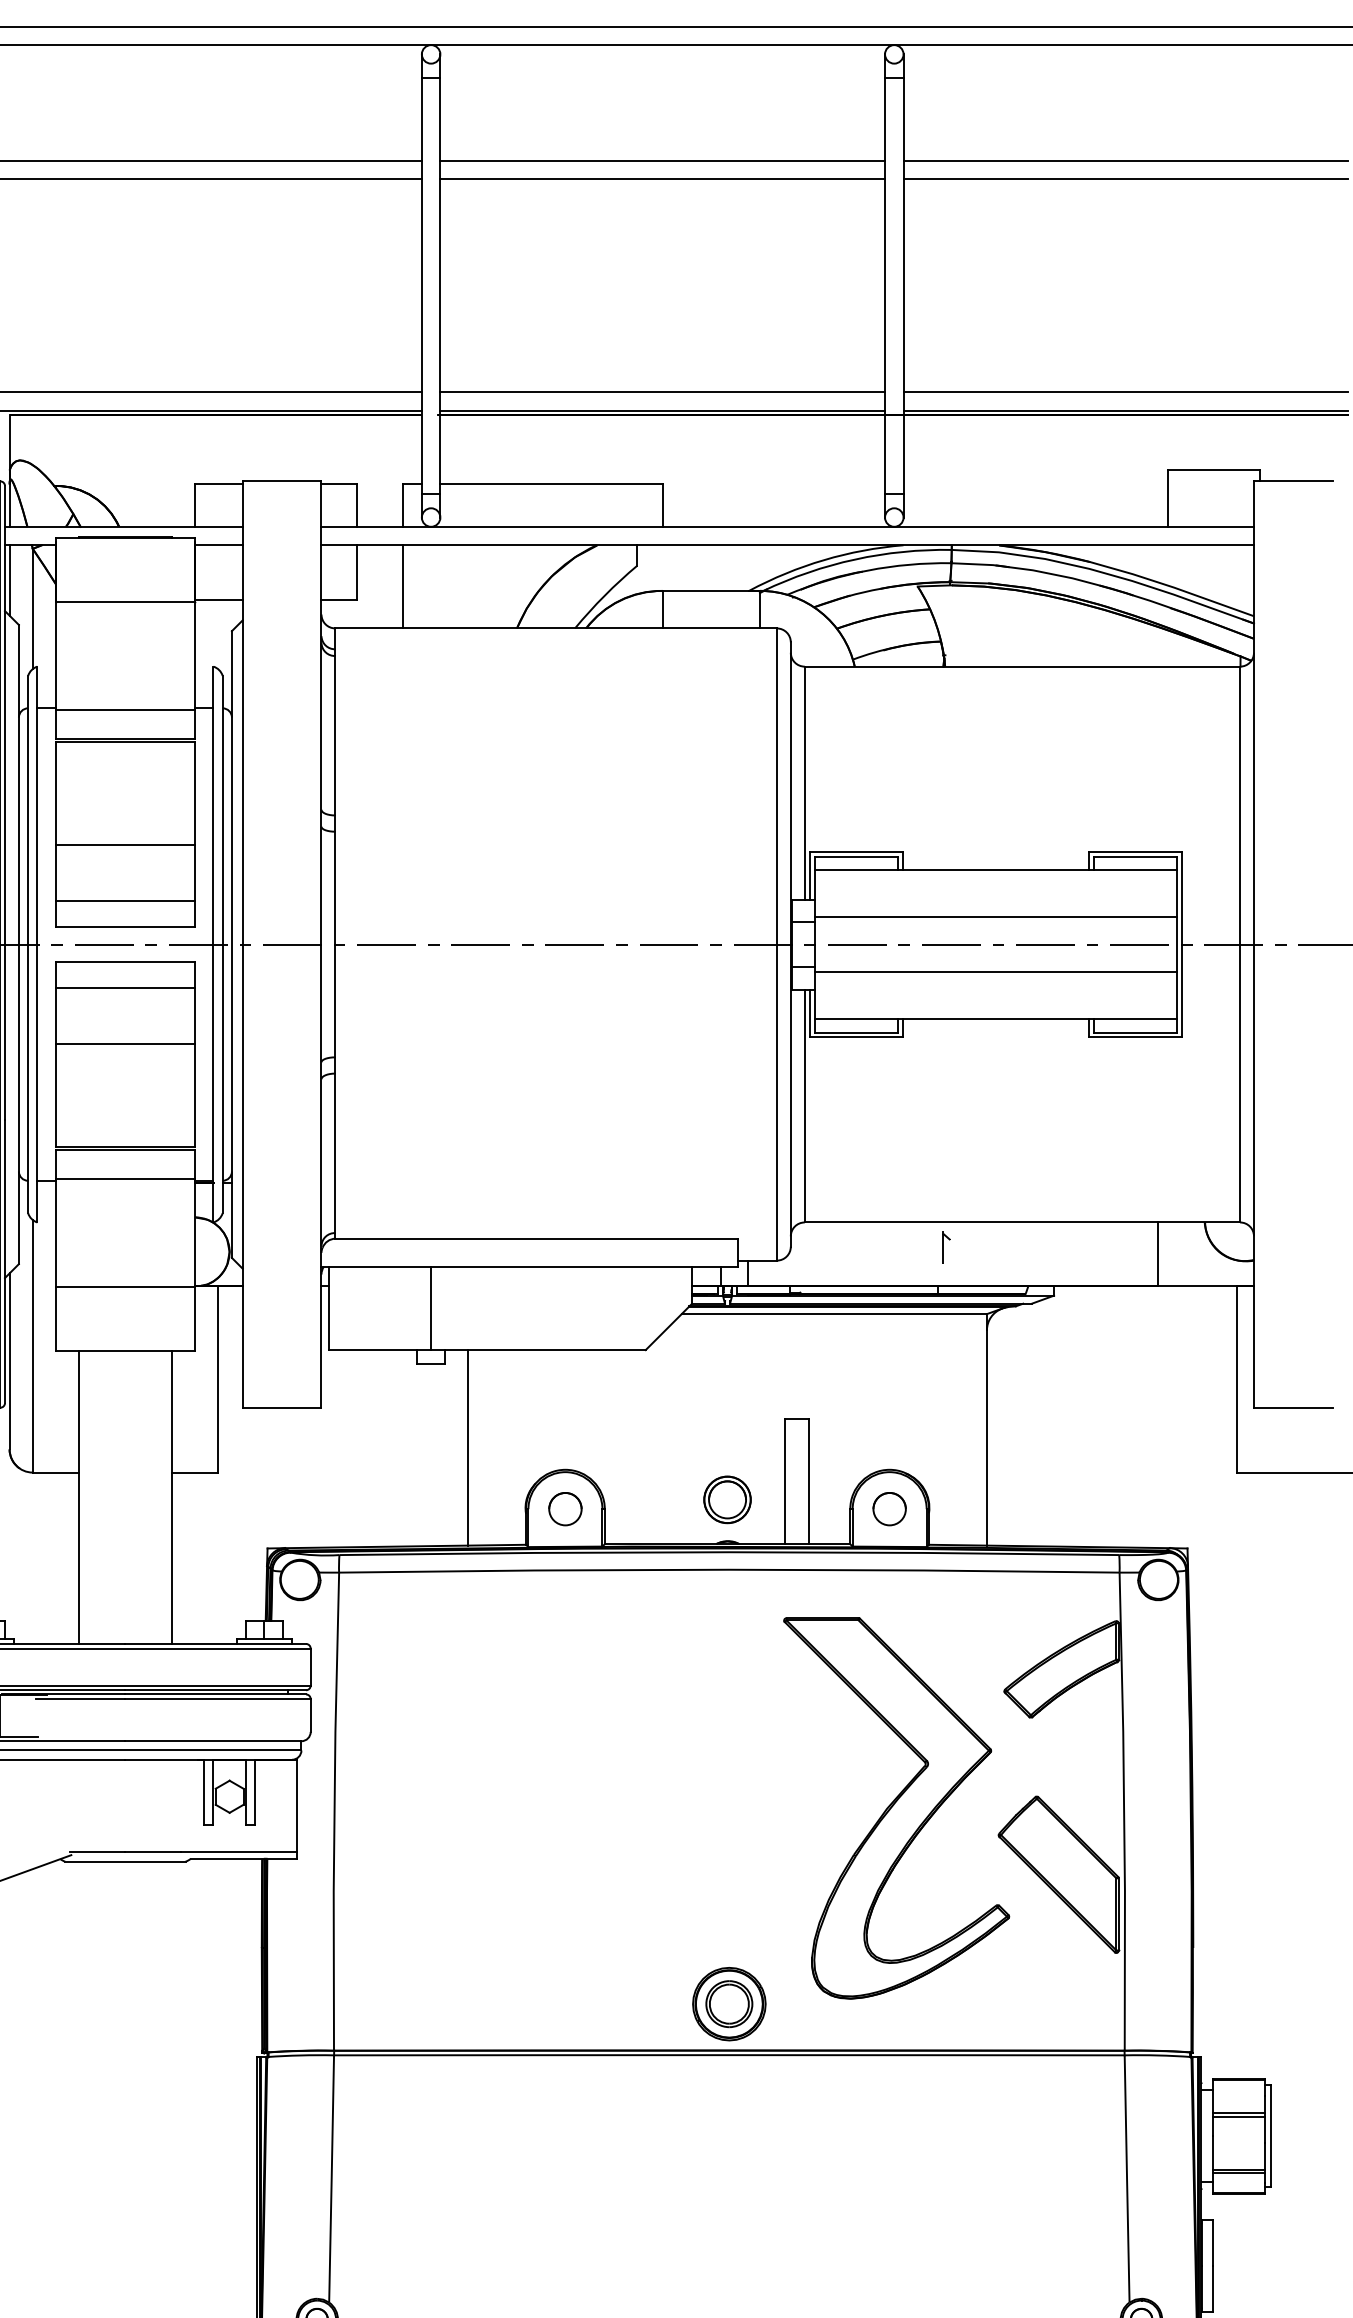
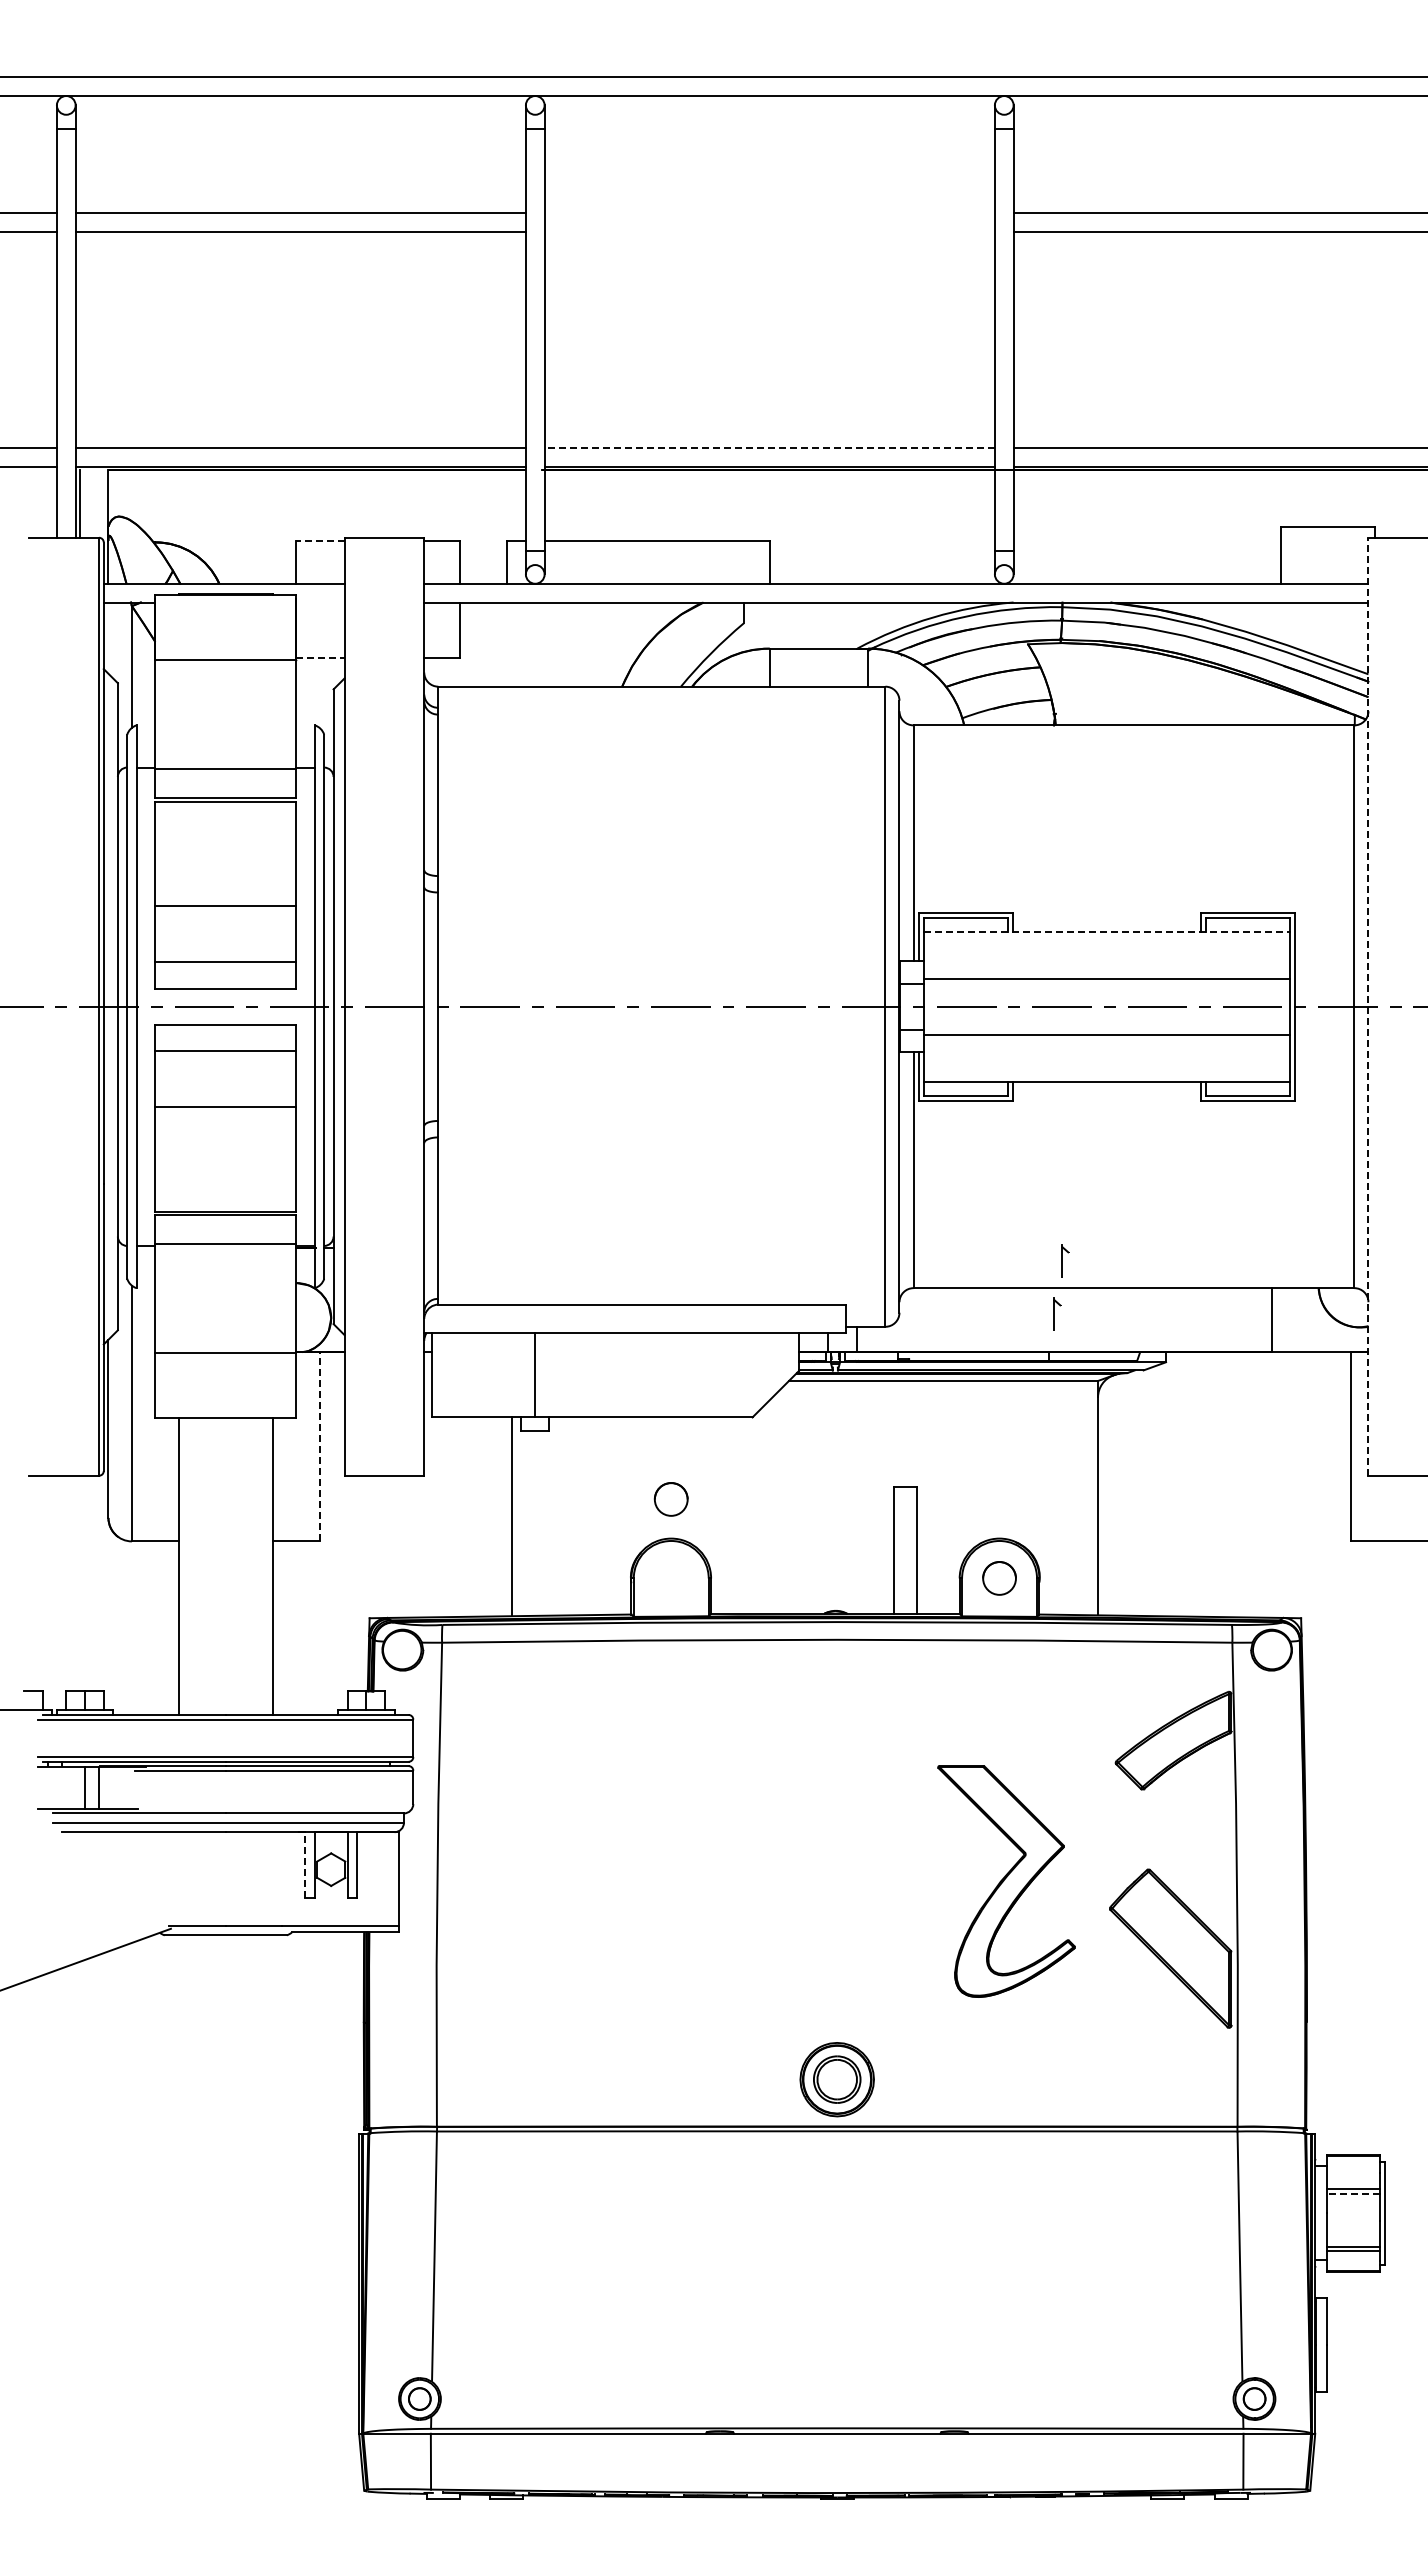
line: (662, 161) -> (769, 213), removed
line: (662, 179) -> (769, 232), removed
line: (662, 392) -> (769, 447), solid -> dashed
line: (218, 484) -> (319, 540), solid -> dashed
line: (219, 545) -> (320, 602), removed
line: (9, 579) -> (108, 637), removed
line: (403, 586) -> (507, 644), removed
line: (219, 600) -> (320, 658), solid -> dashed
line: (996, 870) -> (1107, 931), solid -> dashed
line: (1254, 944) -> (1368, 1006), solid -> dashed
part: (954, 1195) -> (1065, 1260), added
line: (218, 1378) -> (319, 1446), solid -> dashed
line: (467, 1447) -> (511, 1516), moved
part: (726, 1499) -> (834, 1568), removed
part: (564, 1509) -> (670, 1499), moved
line: (204, 1792) -> (305, 1865), solid -> dashed
part: (896, 1808) -> (1006, 1881), size x0.6
line: (1239, 2116) -> (1353, 2193), solid -> dashed

